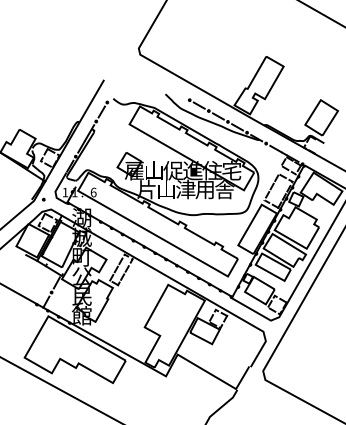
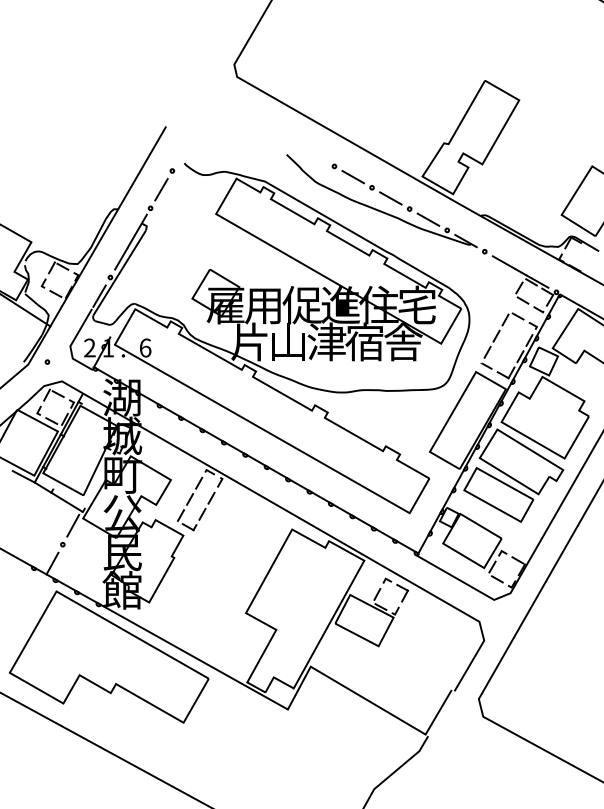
text: (153, 170) -> (263, 304), 山 -> 用
text: (204, 189) -> (363, 342), 用 -> 宿
text: (65, 192) -> (90, 347), 1 -> 2

